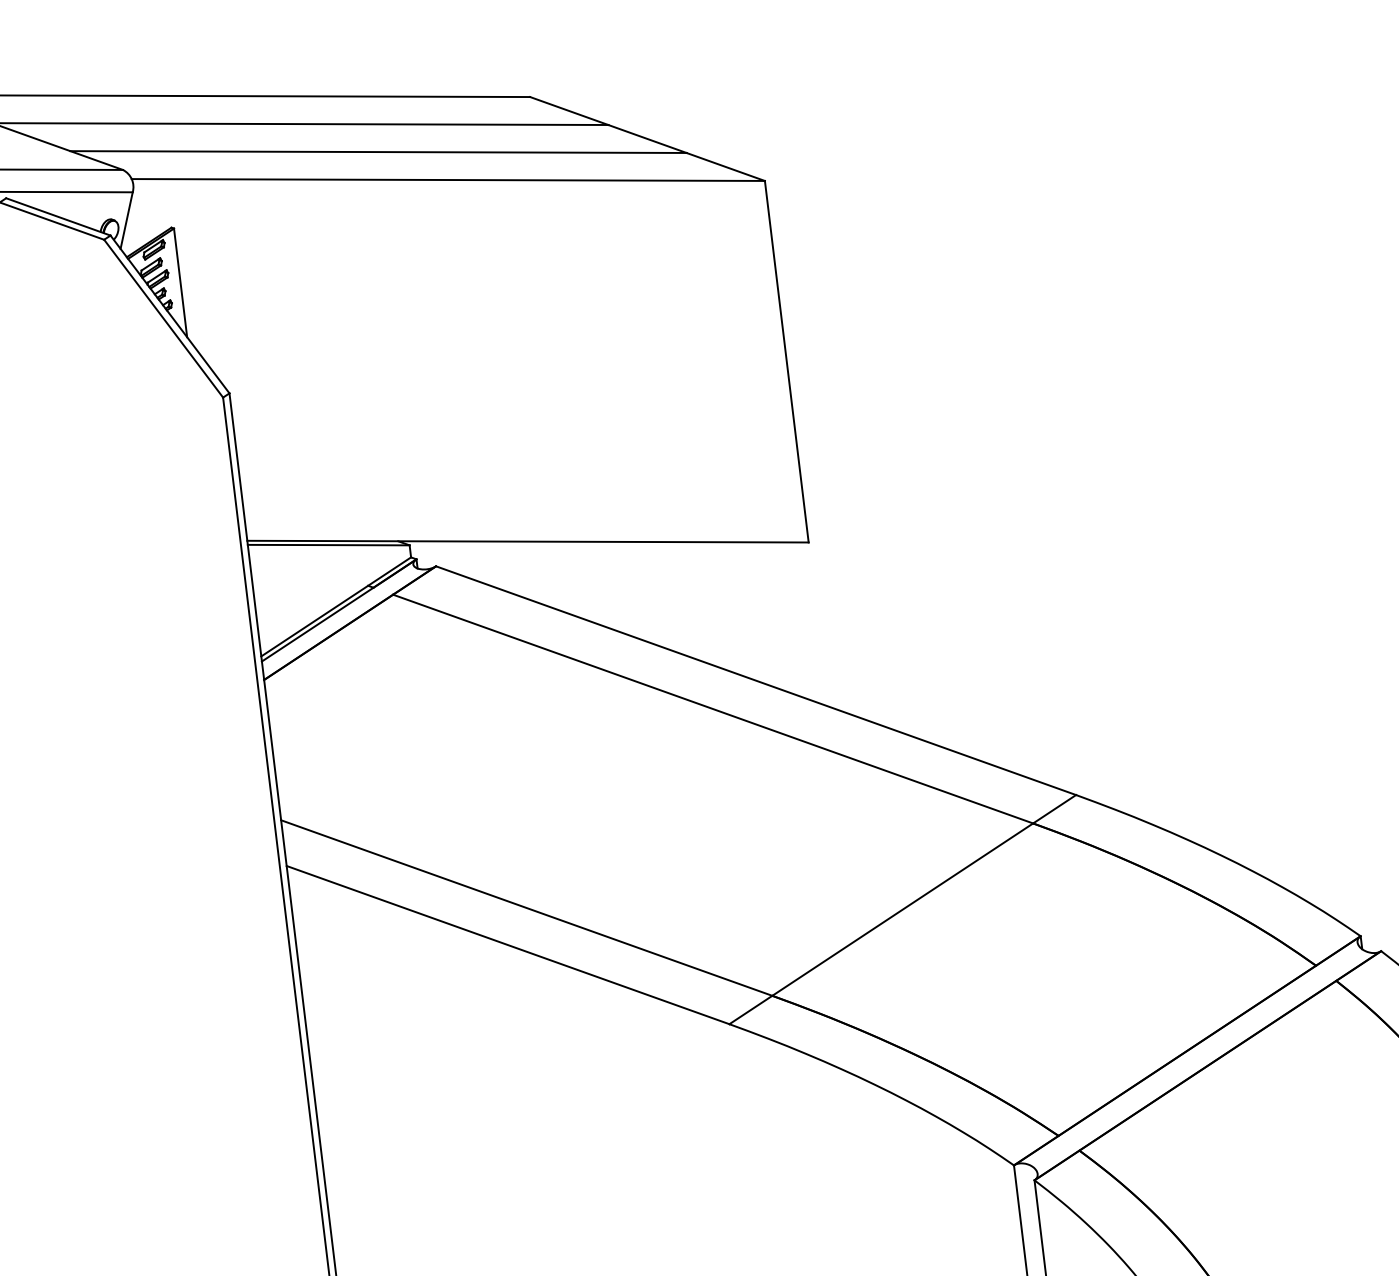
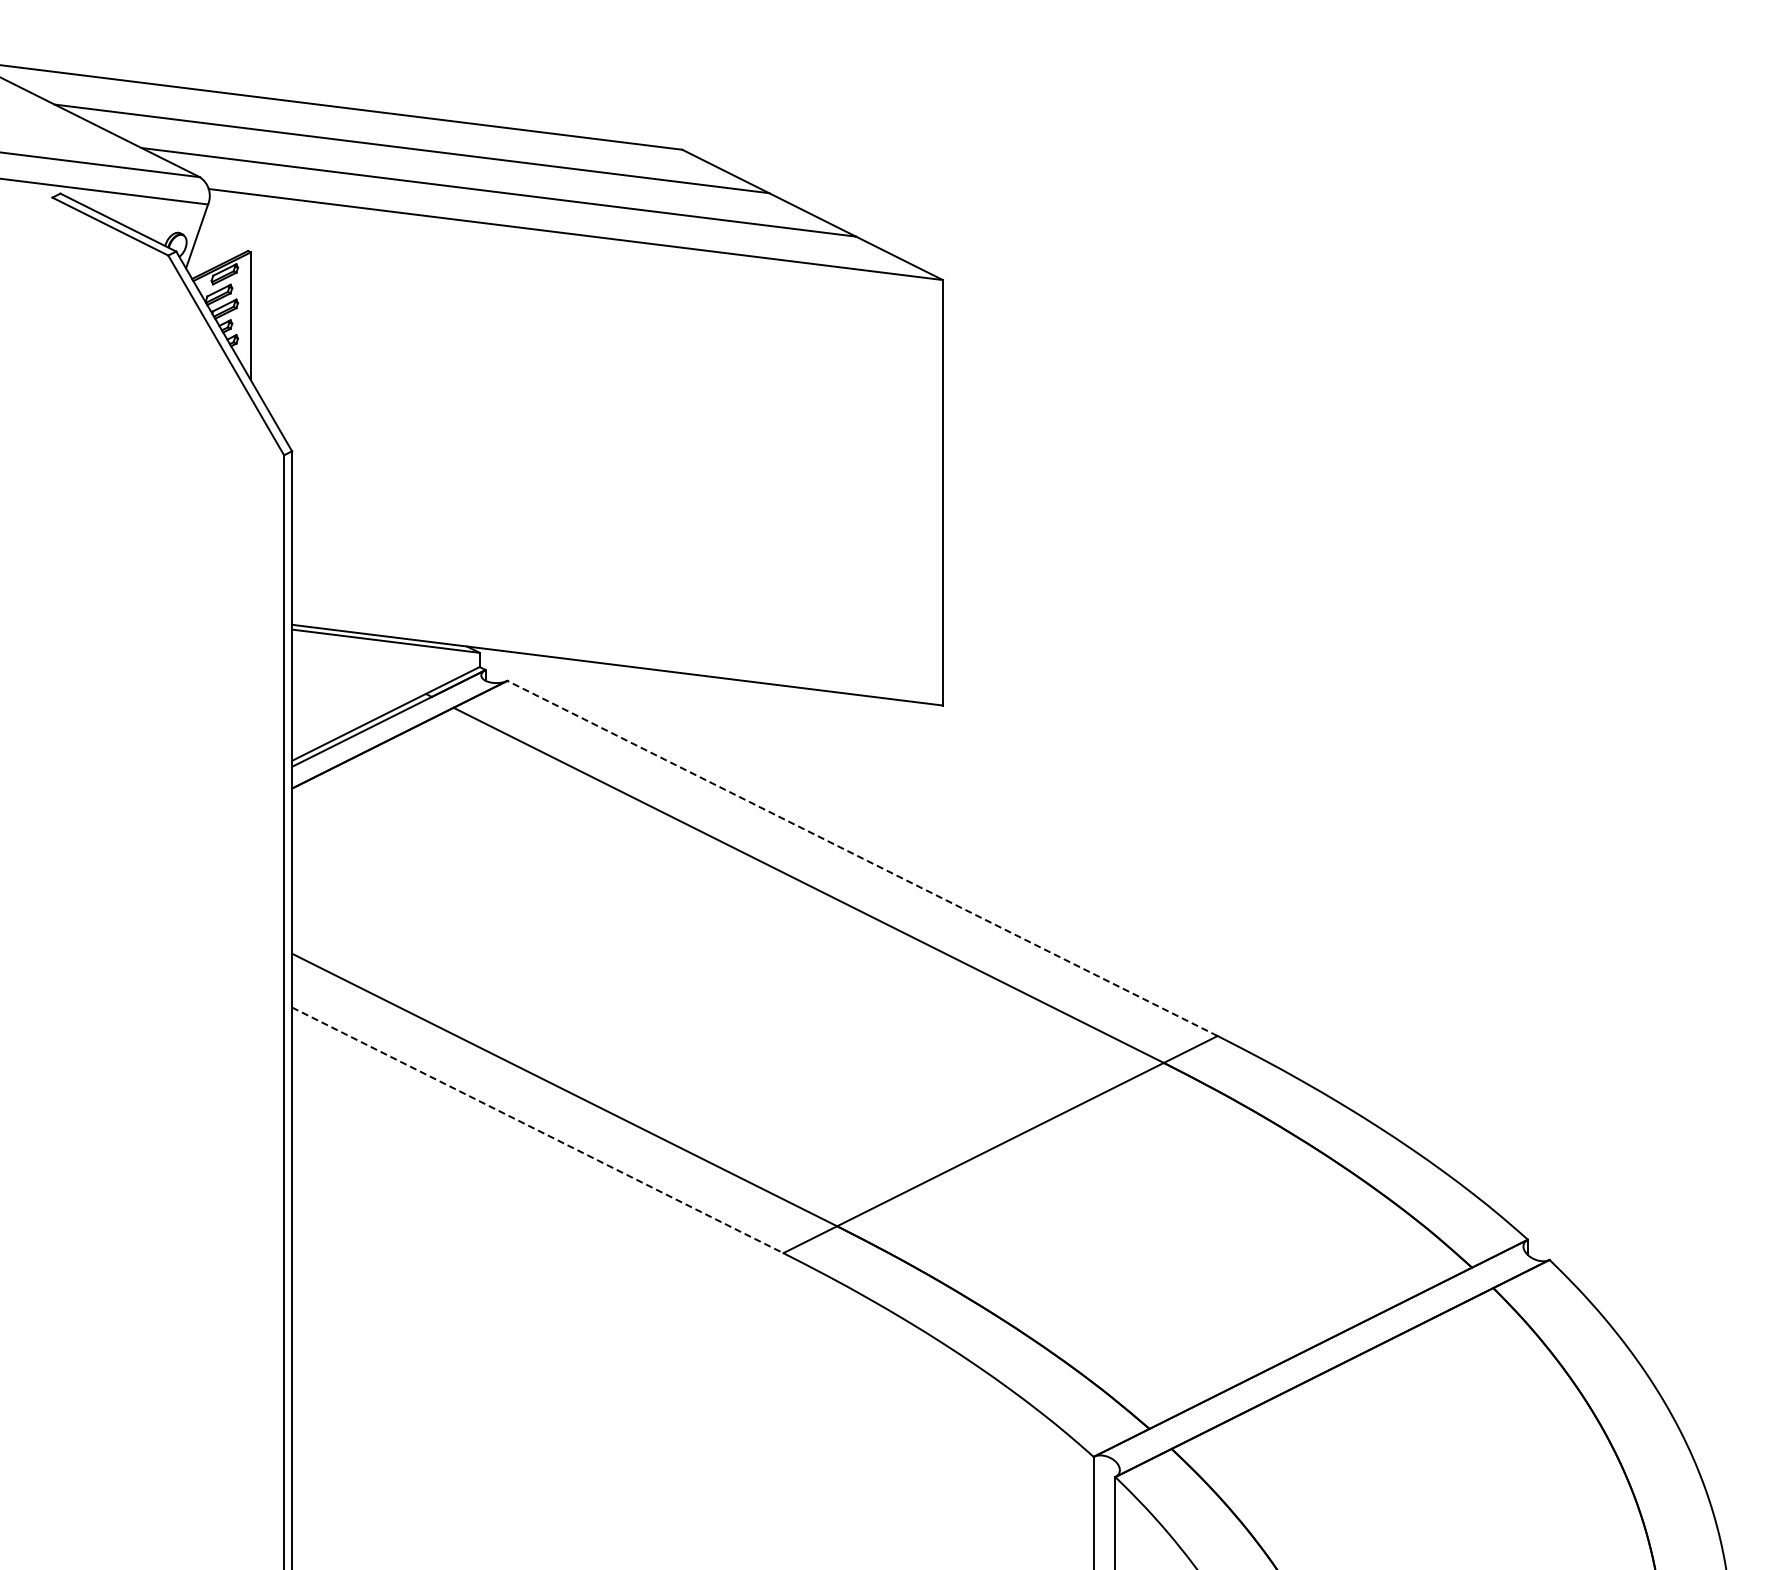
line: (756, 680) -> (862, 858), solid -> dashed
line: (507, 945) -> (537, 1130), solid -> dashed

